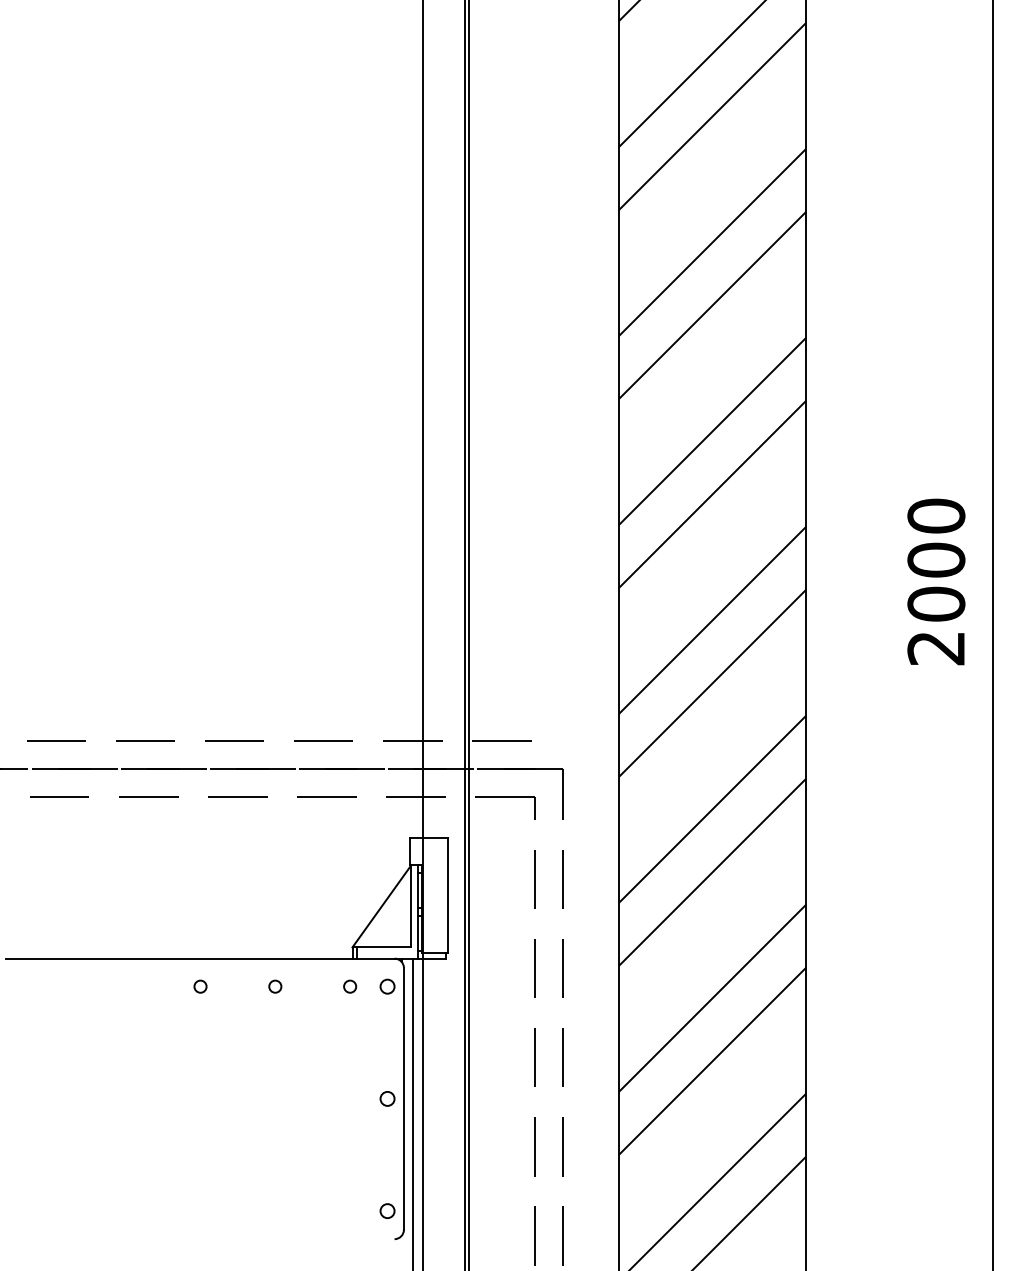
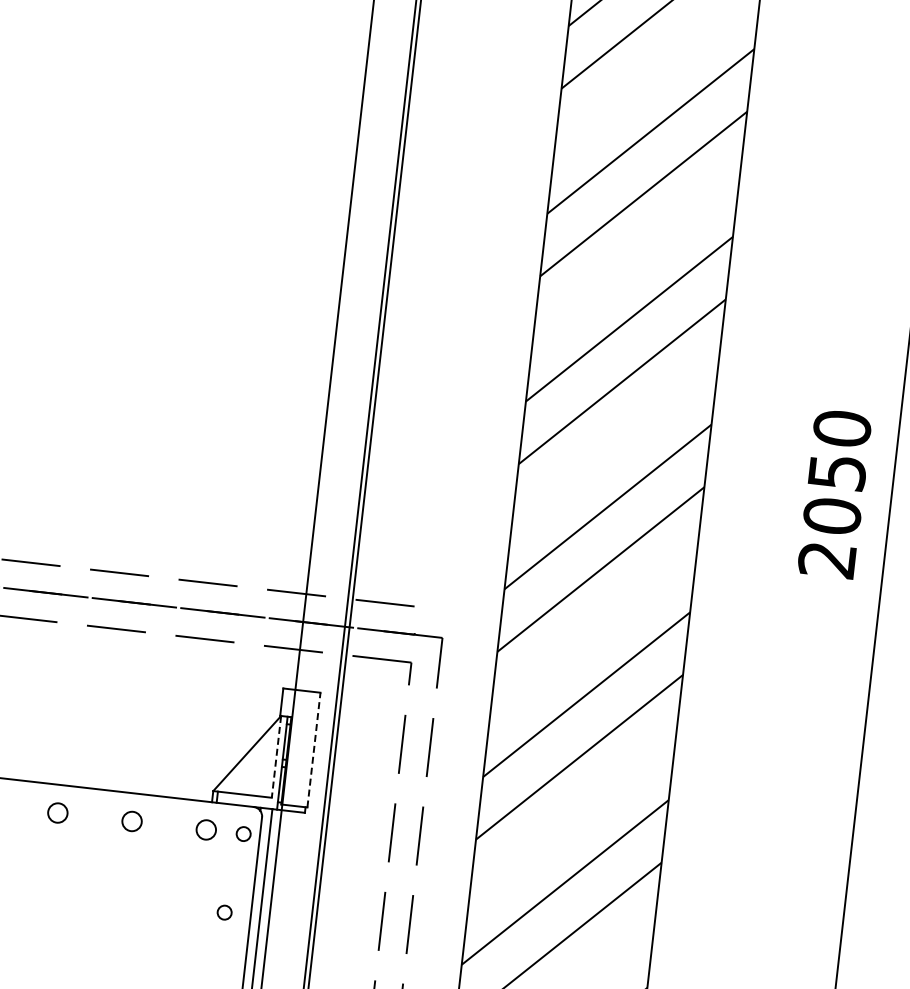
text: (936, 559) -> (837, 471), 2000 -> 2050
line: (447, 895) -> (313, 750), solid -> dashed
line: (411, 906) -> (276, 757), solid -> dashed
circle: (200, 986) -> (57, 812), size x1.6
circle: (275, 986) -> (132, 821), size x1.6
circle: (350, 986) -> (206, 829), size x1.6
circle: (387, 1098) -> (224, 912), moved

